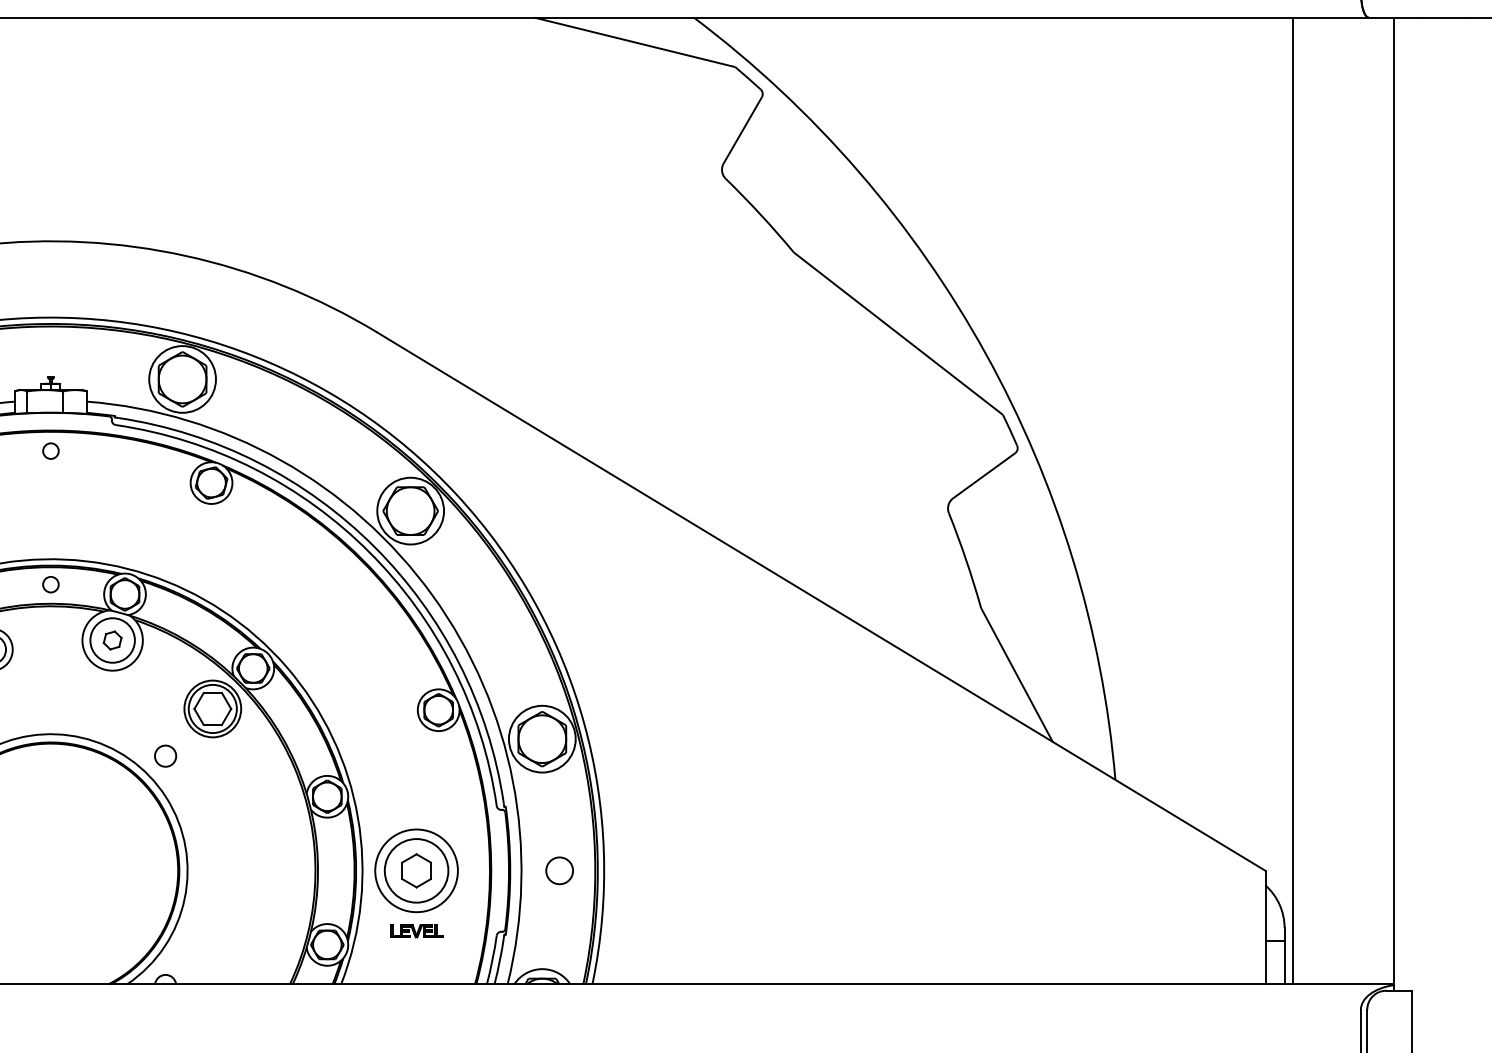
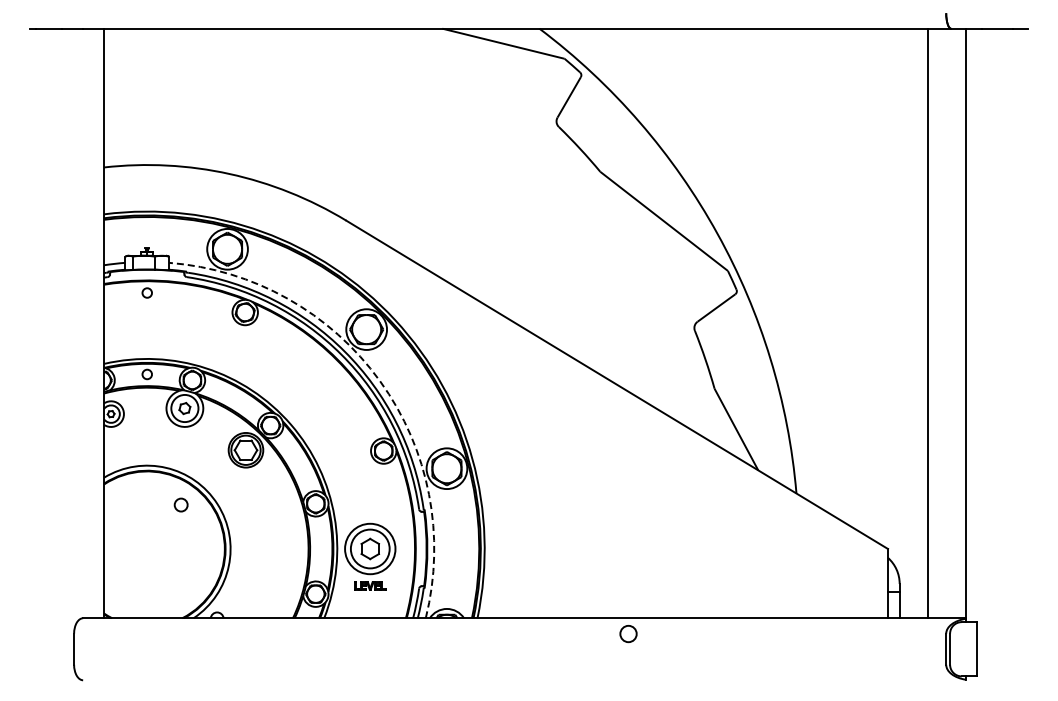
line: (1292, 501) -> (927, 323), moved
arc: (431, 596) -> (379, 381), solid -> dashed
circle: (164, 755) -> (180, 504), moved
circle: (559, 871) -> (628, 634), moved

